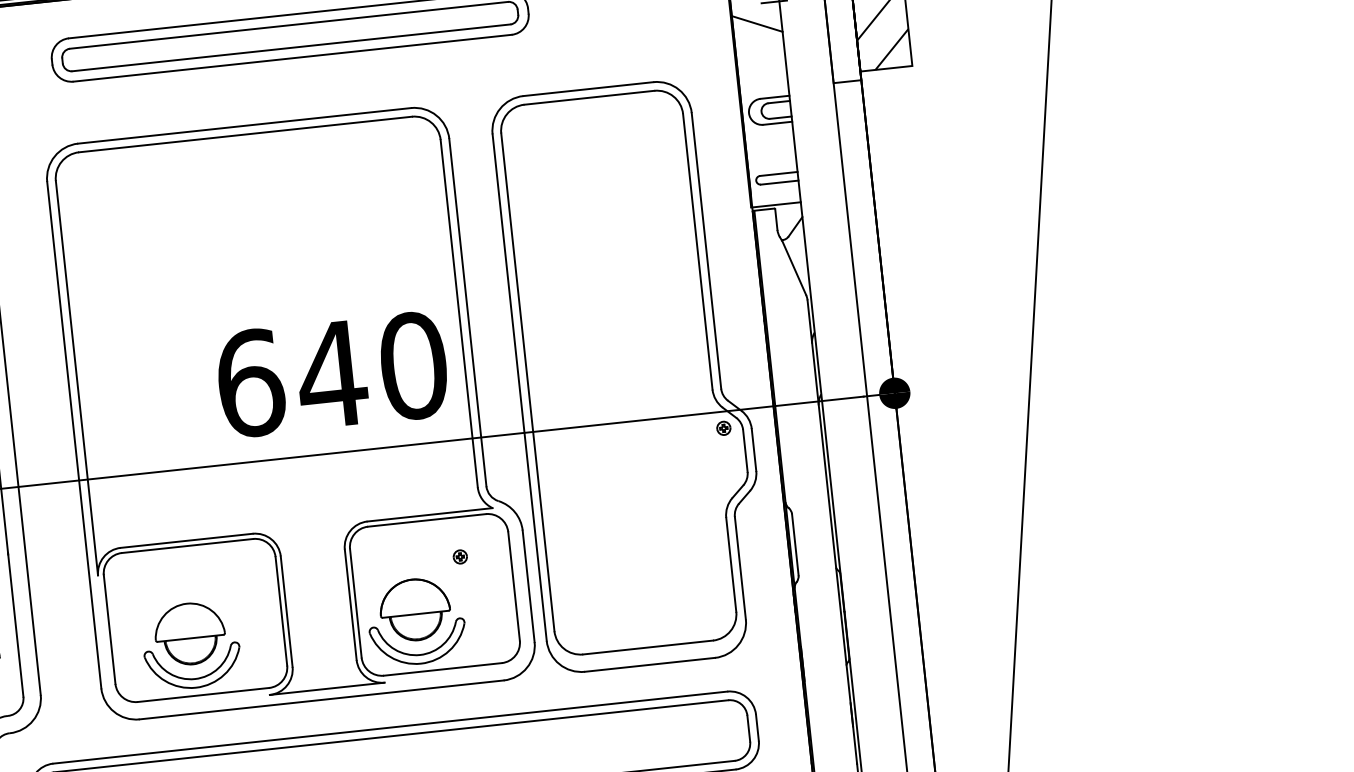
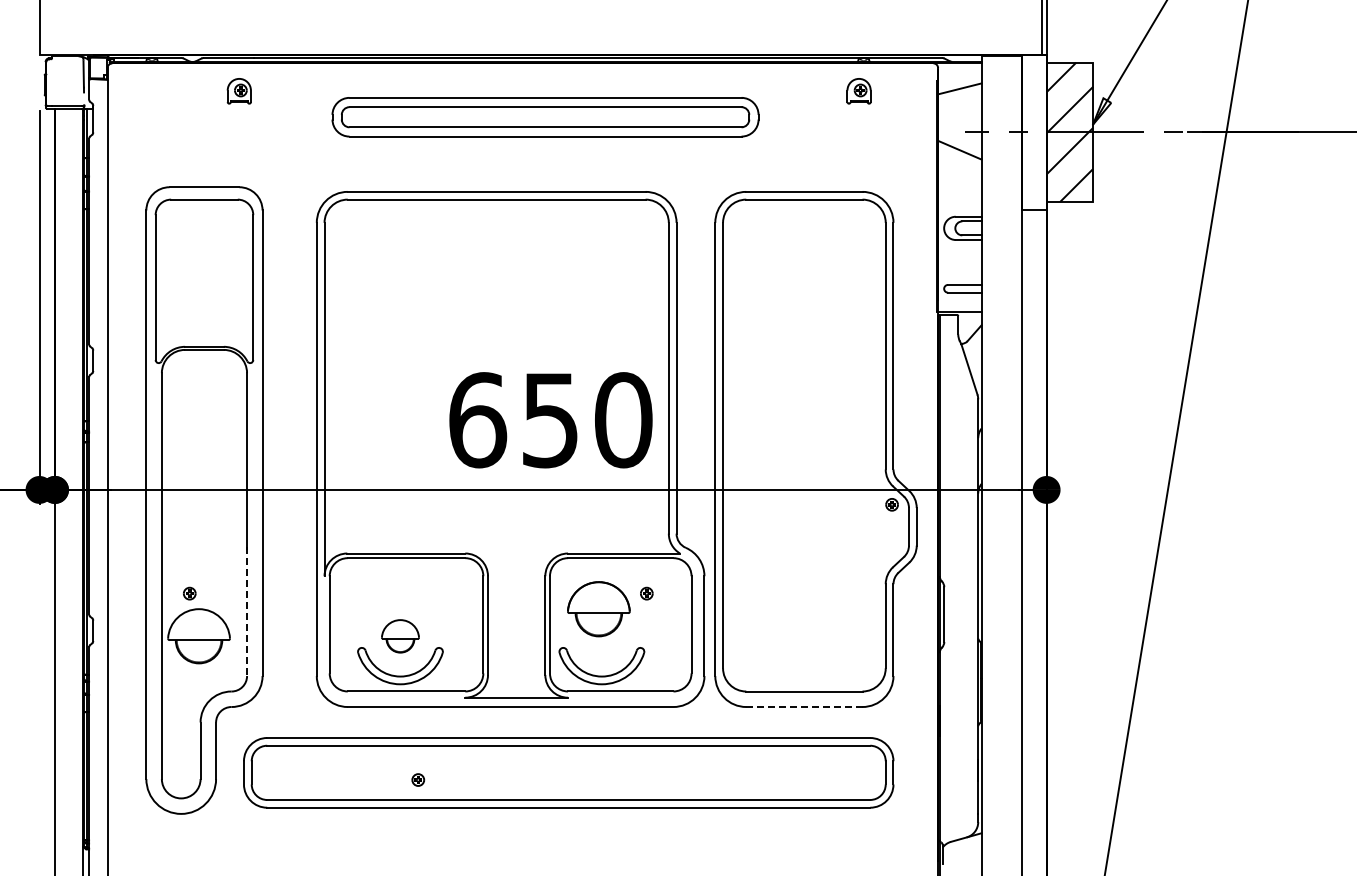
text: (332, 374) -> (550, 420), 640 -> 650
part: (414, 610) -> (598, 609), moved
line: (16, 625) -> (247, 612), solid -> dashed
part: (190, 634) -> (400, 636), size x0.6
line: (650, 665) -> (804, 707), solid -> dashed

